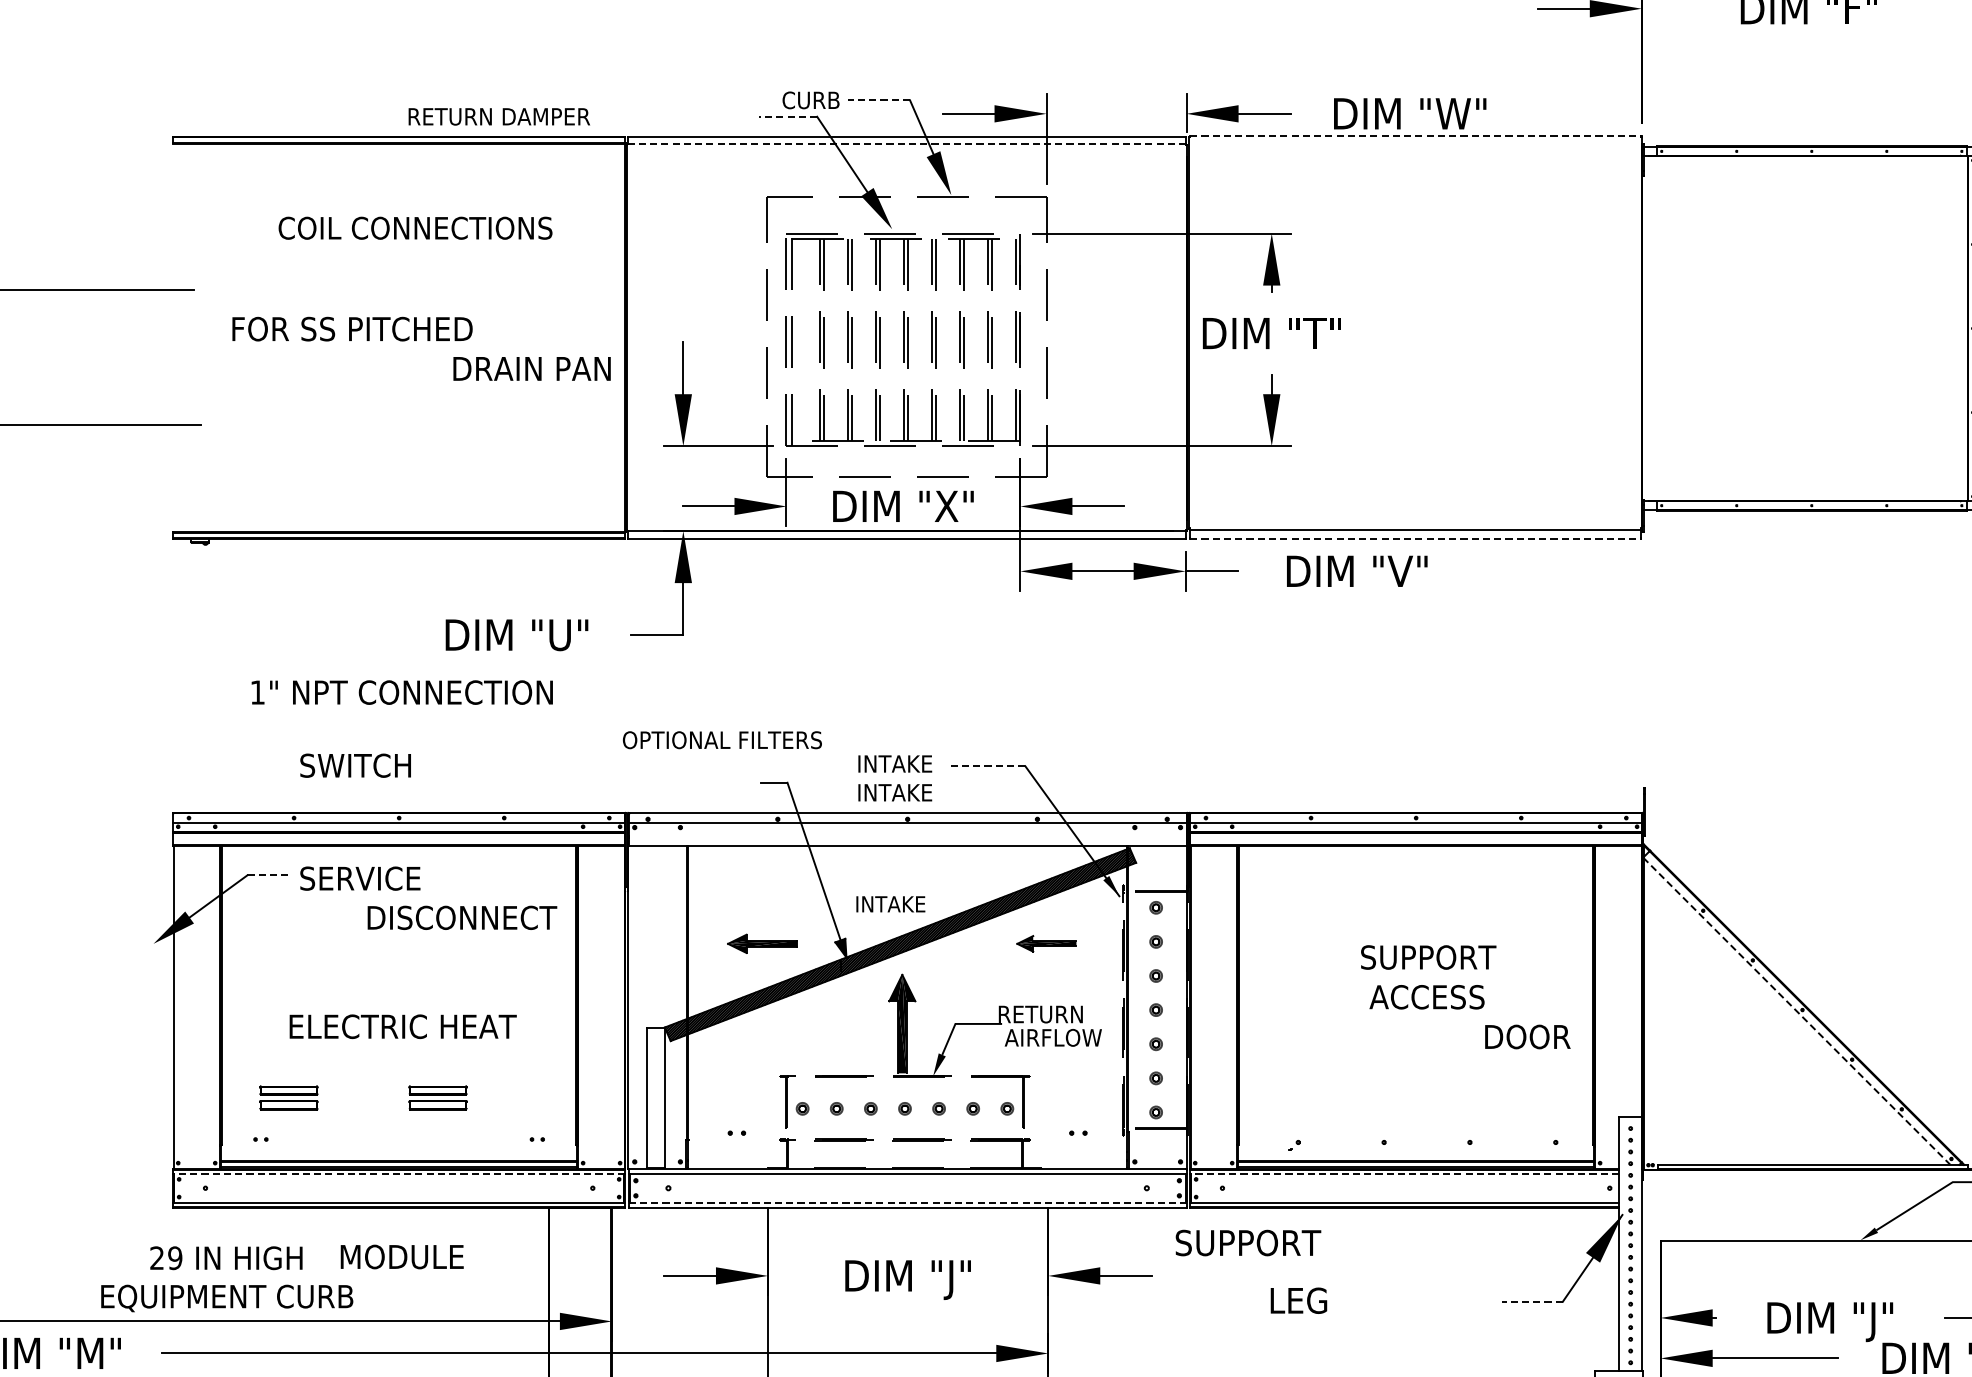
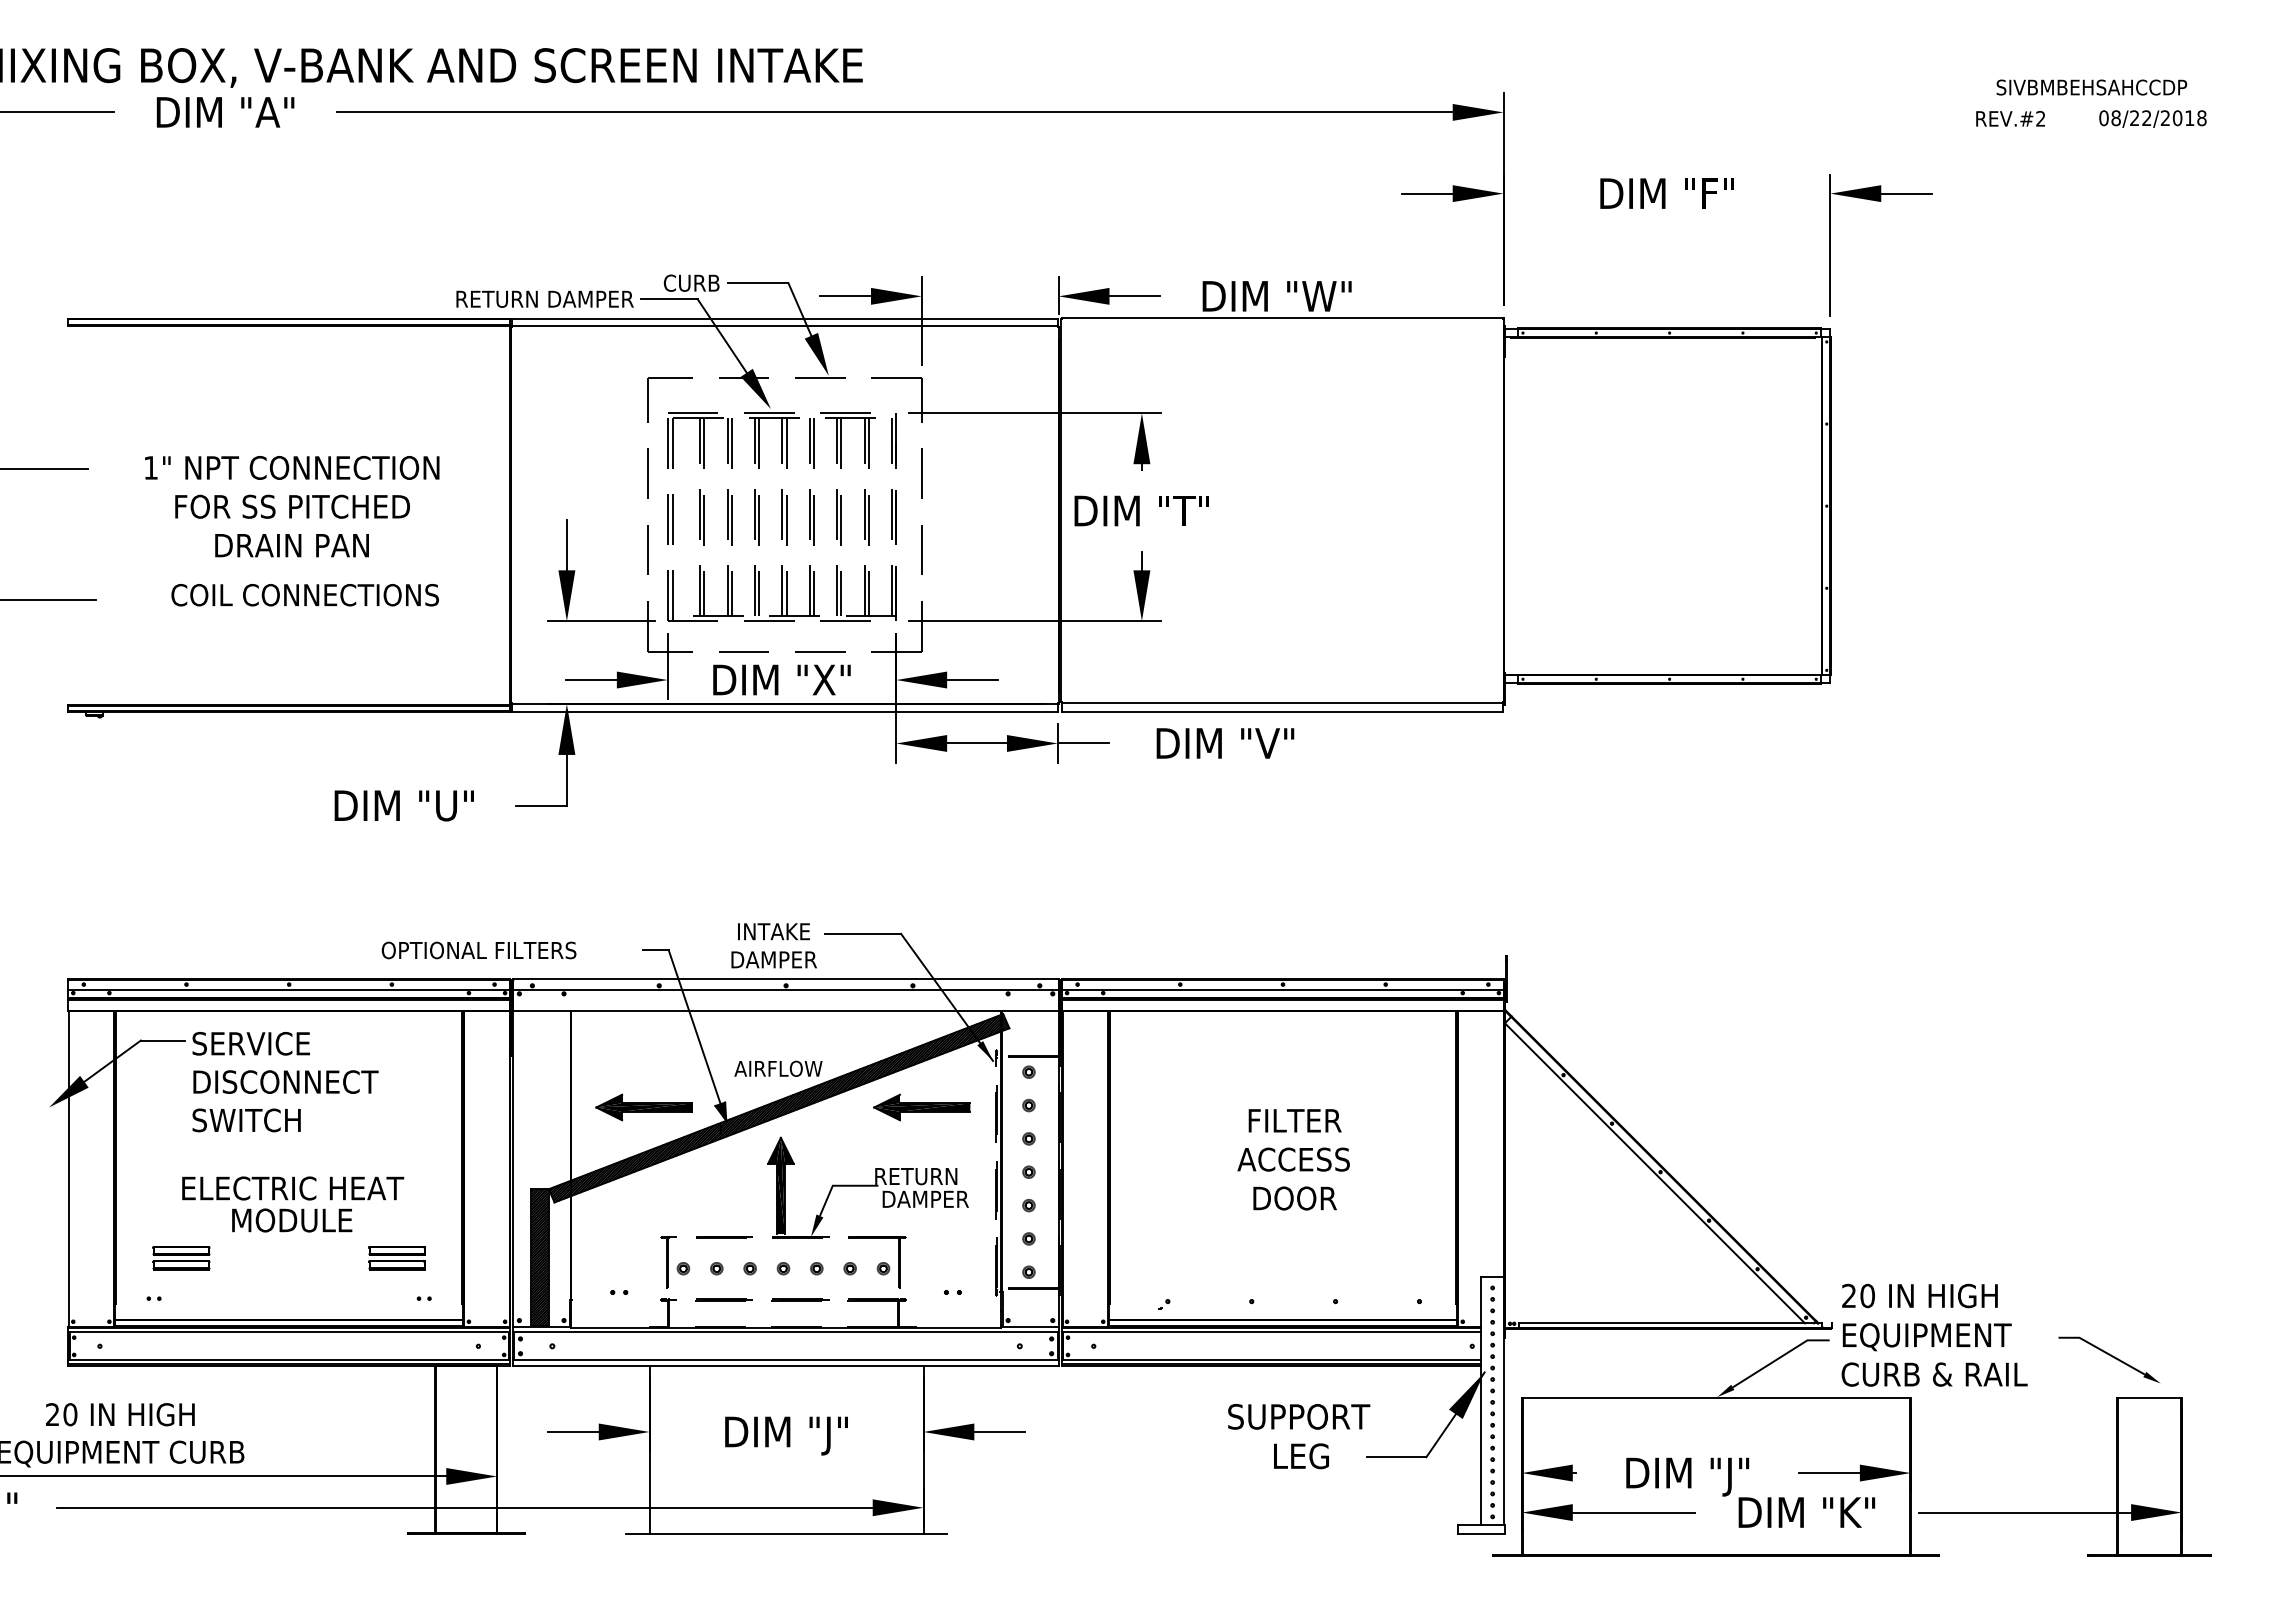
line: (878, 100) -> (757, 283), dashed -> solid
text: (498, 116) -> (544, 298), moved
line: (787, 117) -> (668, 299), dashed -> solid
line: (1415, 136) -> (1282, 318), dashed -> solid
line: (907, 144) -> (785, 326), dashed -> solid
text: (414, 228) -> (304, 595), moved
text: (352, 328) -> (292, 506), moved
text: (531, 368) -> (291, 545), moved
line: (1415, 538) -> (1282, 711), dashed -> solid
text: (402, 692) -> (292, 467), moved
text: (721, 740) -> (478, 950), moved
text: (355, 765) -> (246, 1120), moved
line: (985, 765) -> (862, 933), dashed -> solid
text: (894, 792) -> (773, 959), INTAKE -> DAMPER
line: (269, 875) -> (162, 1040), dashed -> solid
text: (899, 903) -> (778, 1068), INTAKE -> AIRFLOW
text: (461, 917) -> (285, 1081), moved
part: (761, 943) -> (643, 1107), size x1.43
part: (1046, 943) -> (921, 1107), size x1.67
text: (1428, 957) -> (1295, 1120), SUPPORT -> FILTER
line: (1797, 1011) -> (1655, 1173), dashed -> solid
text: (1527, 1036) -> (1294, 1198), moved
text: (1053, 1038) -> (928, 1199), AIRFLOW -> DAMPER
hatch: (655, 1097) -> (539, 1257), added
part: (437, 1098) -> (396, 1258), moved
line: (399, 1174) -> (289, 1332), dashed -> solid
line: (1404, 1174) -> (1271, 1332), dashed -> solid
line: (908, 1202) -> (786, 1360), dashed -> solid
text: (1248, 1242) -> (1299, 1416), moved
text: (402, 1257) -> (292, 1220), moved
text: (175, 1258) -> (70, 1414), 29 -> 20
text: (1298, 1301) -> (1301, 1456), moved
line: (1532, 1302) -> (1396, 1457), dashed -> solid

